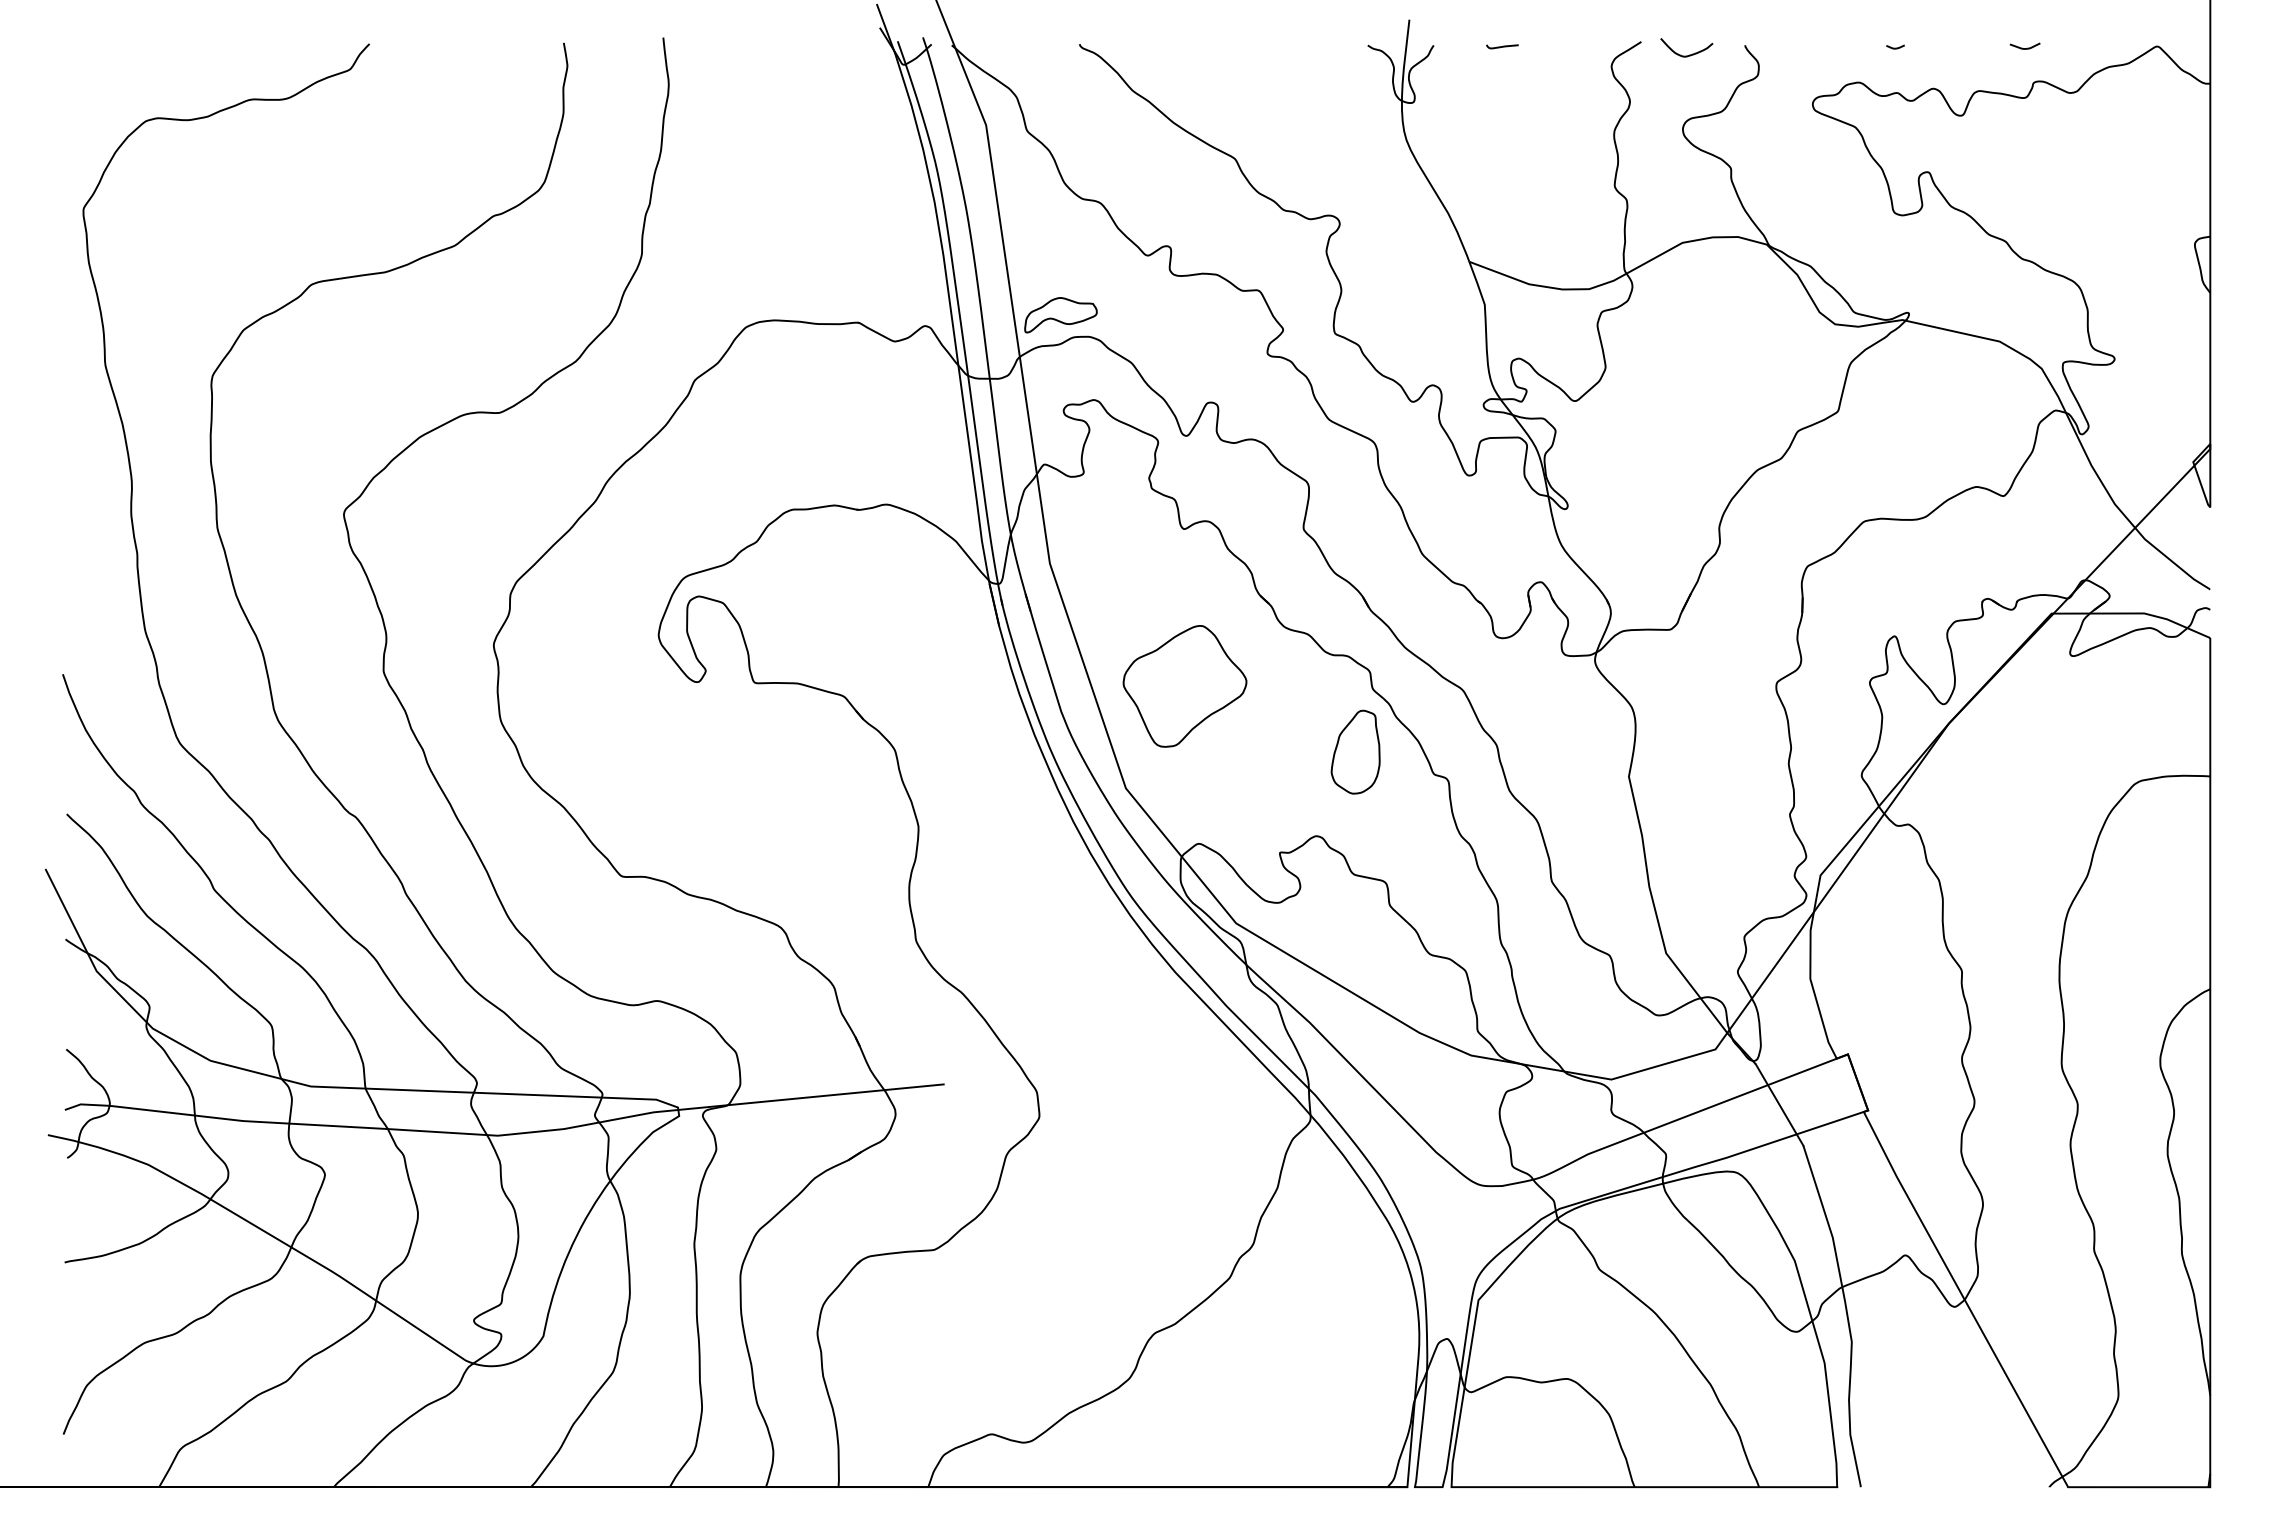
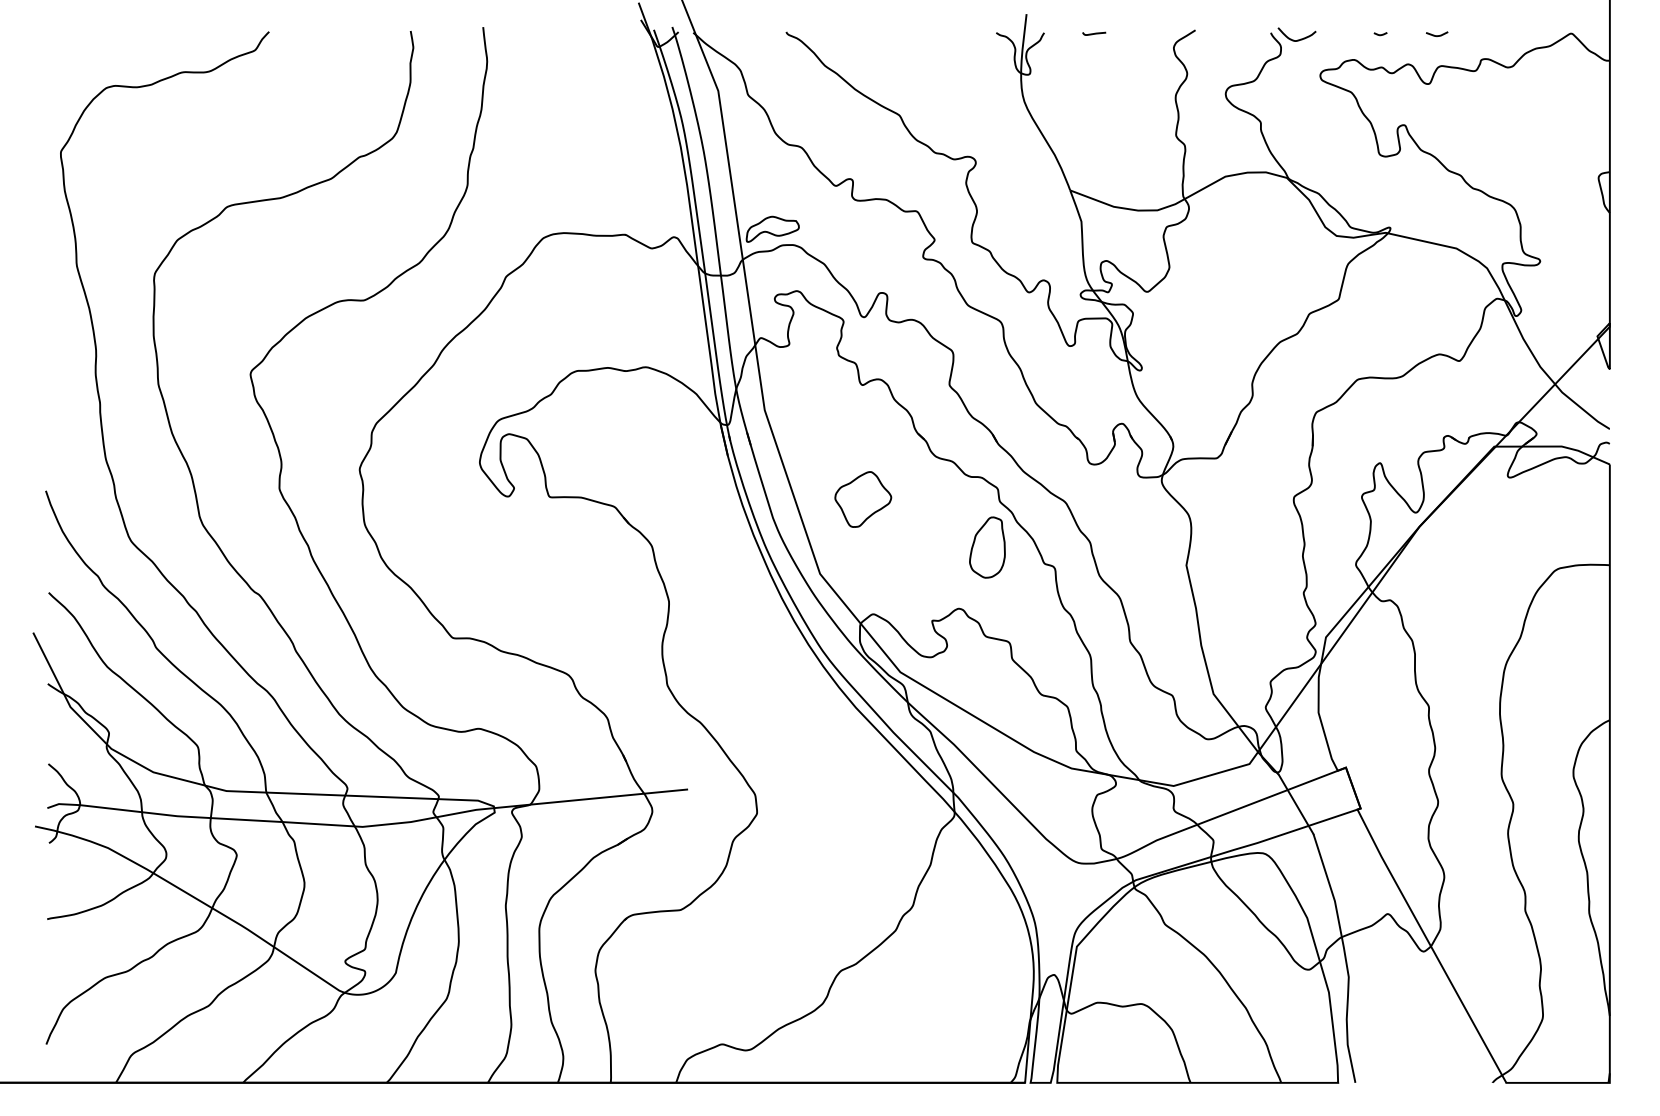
curve: (2022, 47) -> (1435, 35), moved
curve: (1689, 54) -> (1299, 39), moved
part: (1185, 685) -> (863, 499), size x0.62

